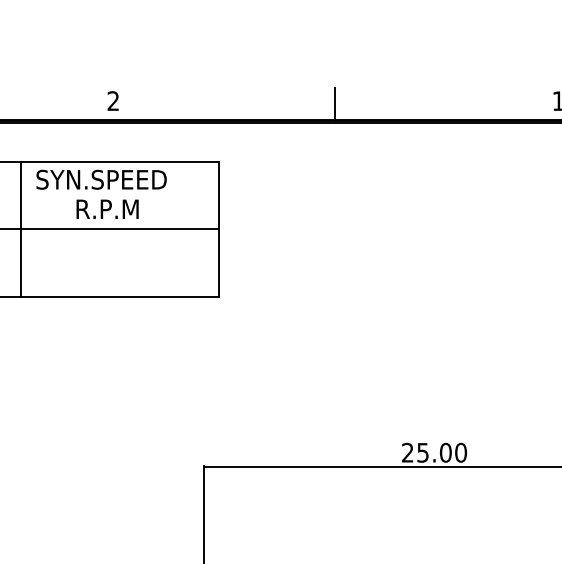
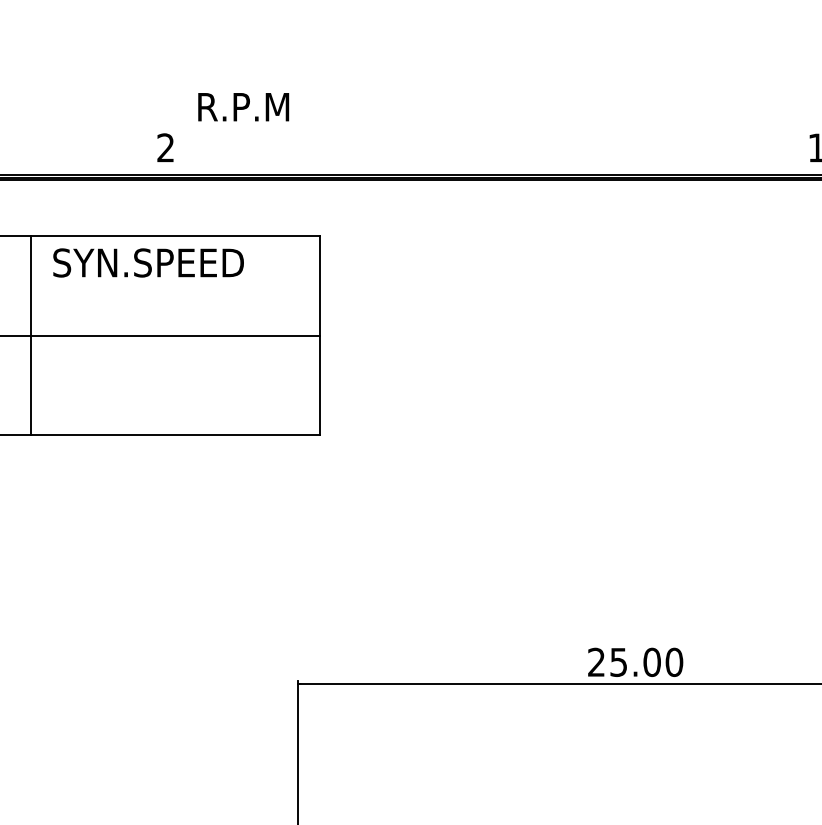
line: (335, 104) -> (490, 152), removed
text: (107, 208) -> (243, 106), moved

